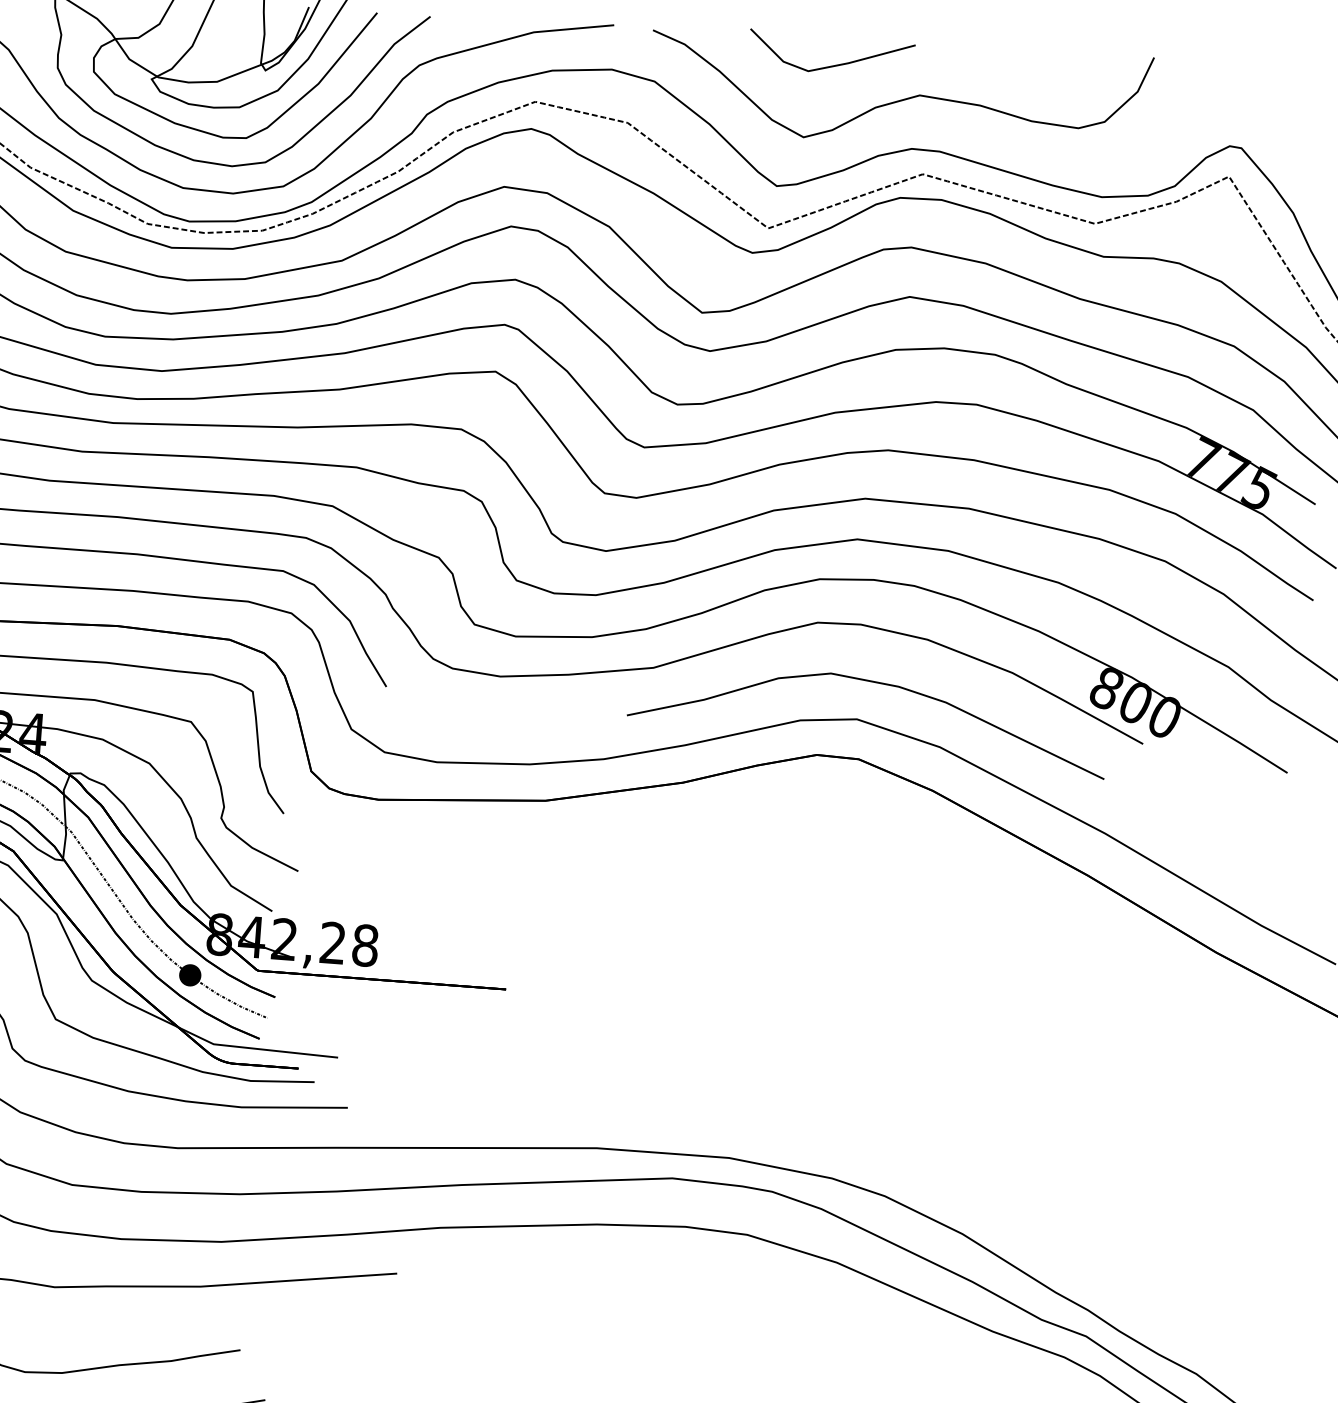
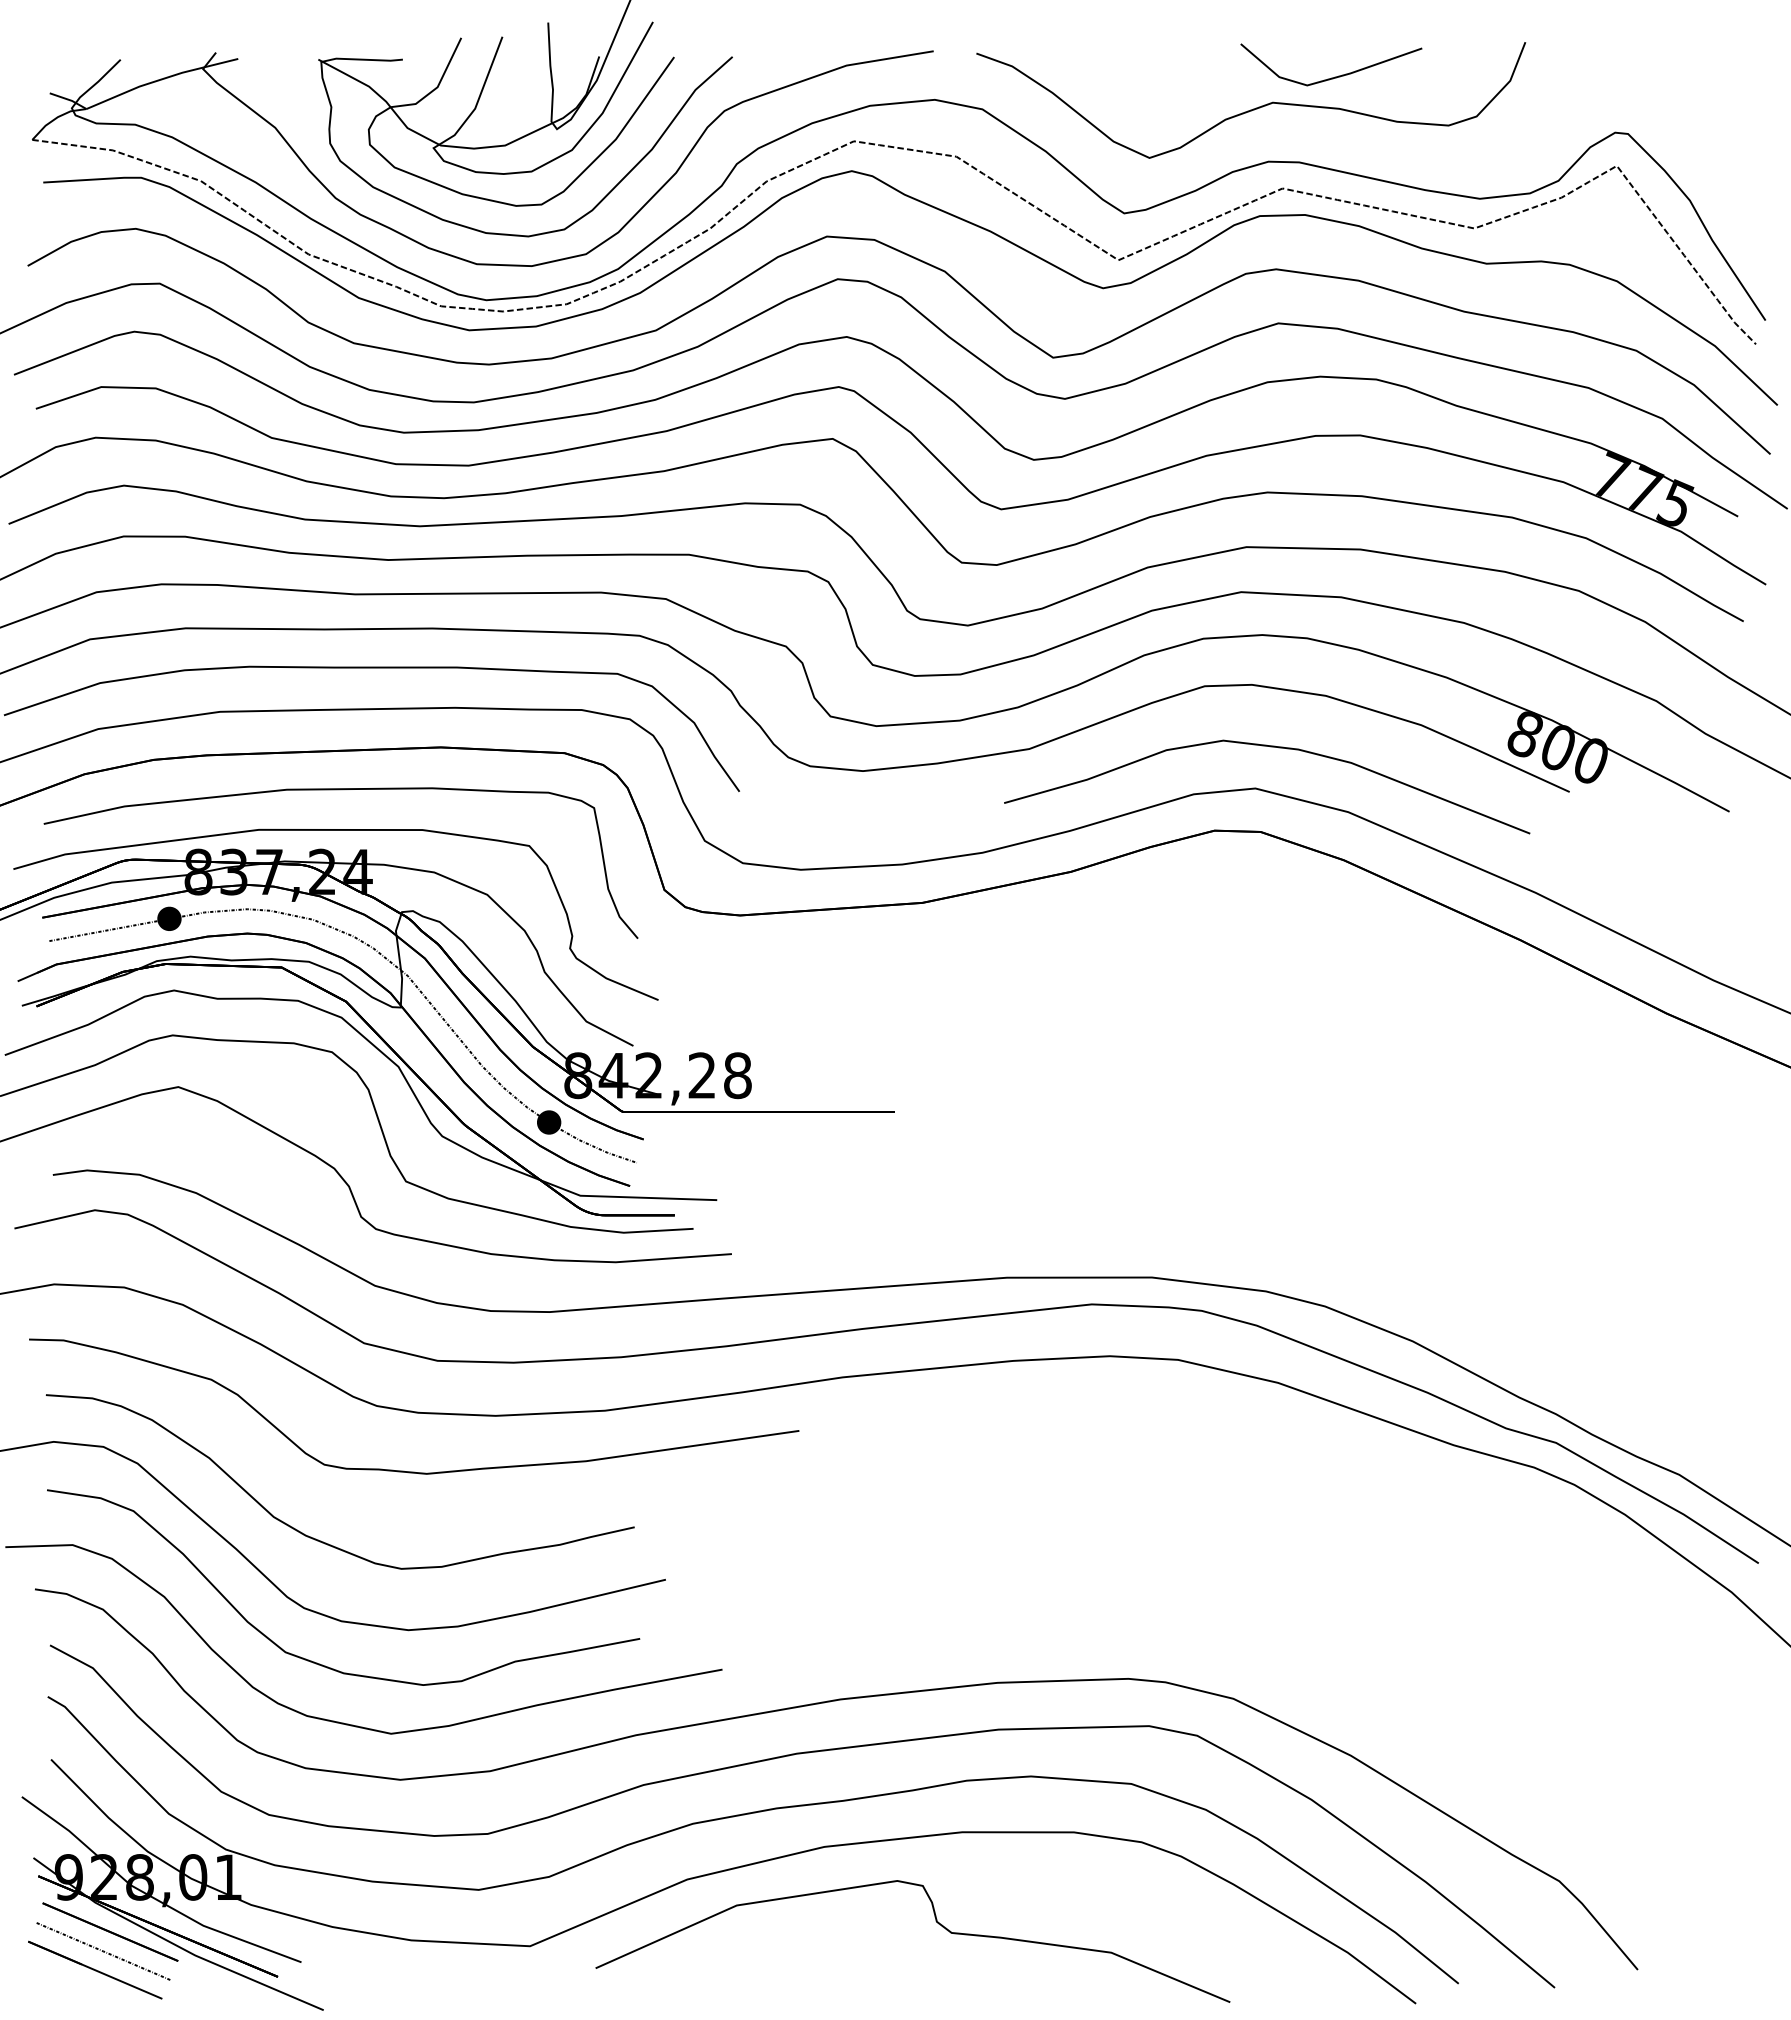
line: (834, 64) -> (1335, 76), moved

